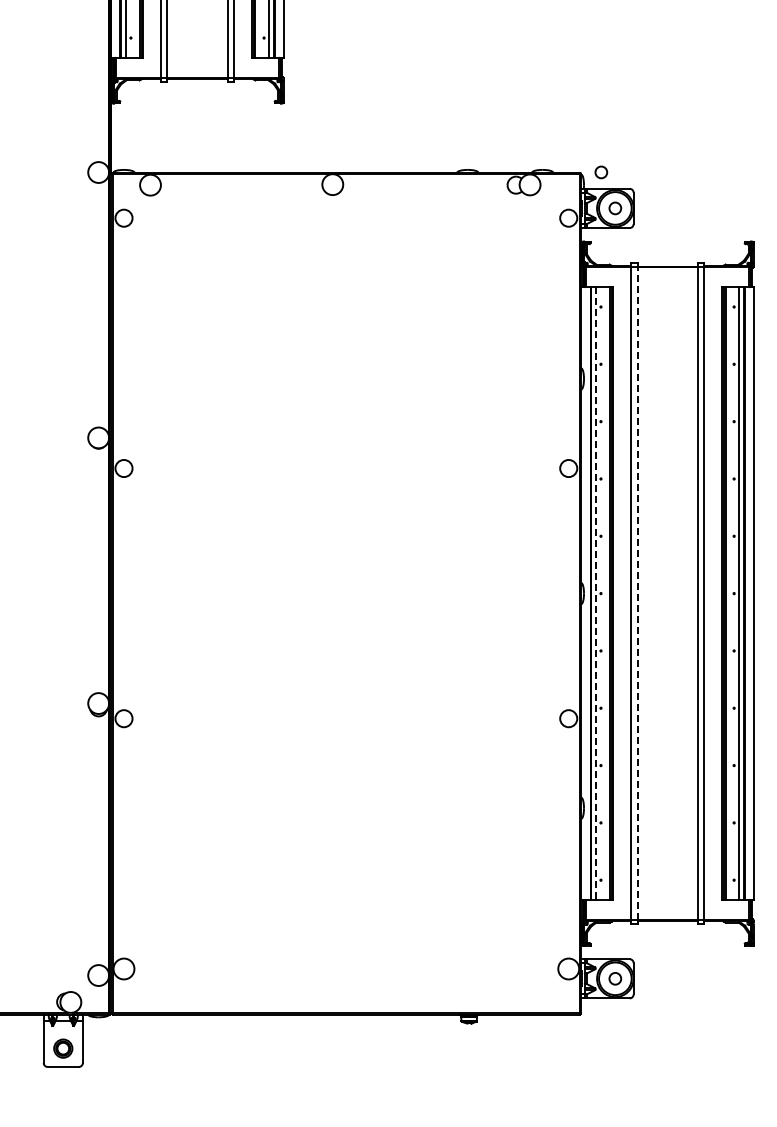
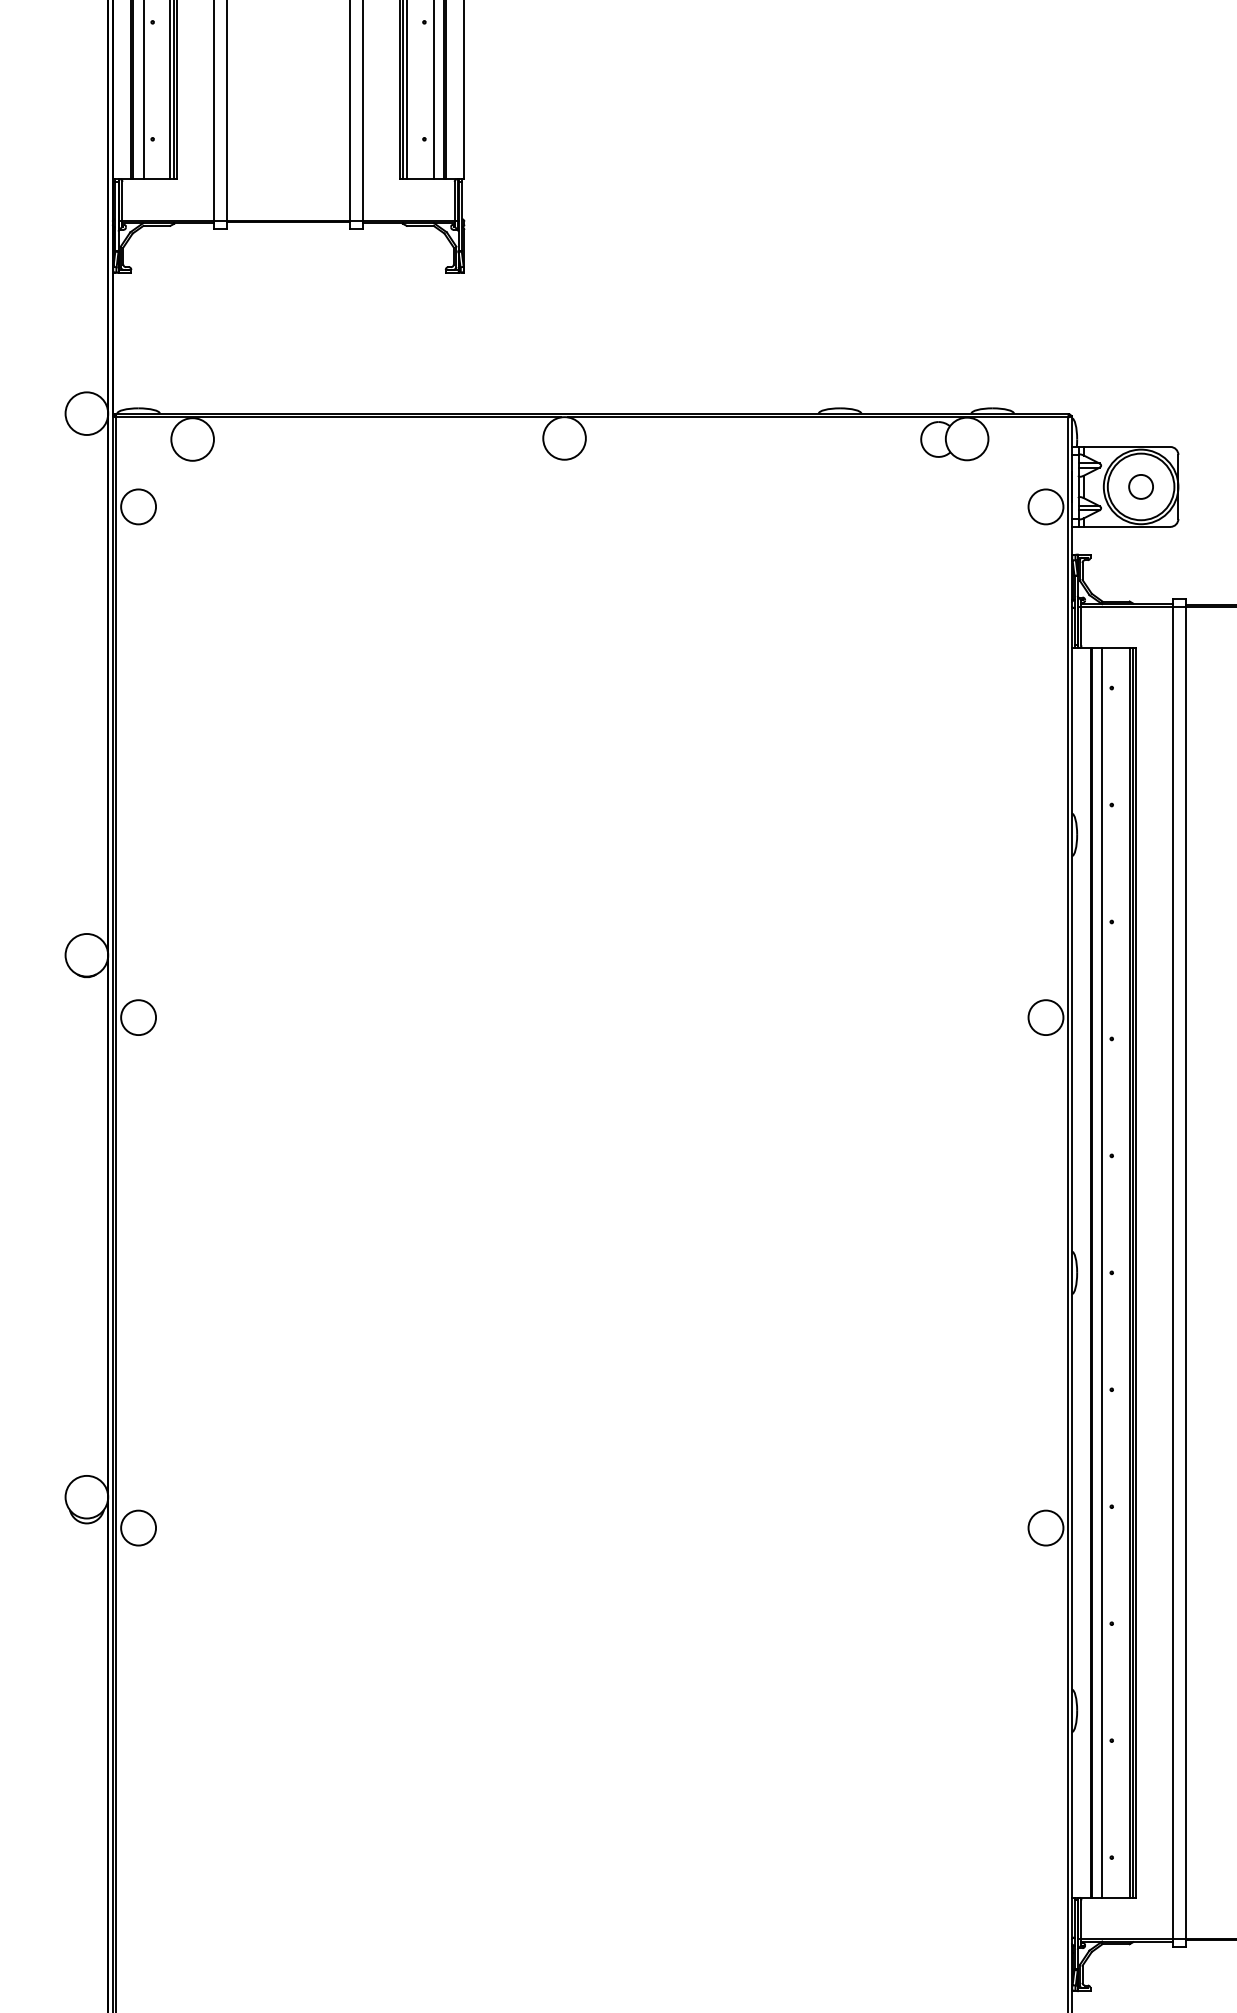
circle: (601, 172) -> (1112, 413), removed
line: (637, 593) -> (1186, 1272), dashed -> solid
line: (596, 594) -> (1102, 1274), dashed -> solid

